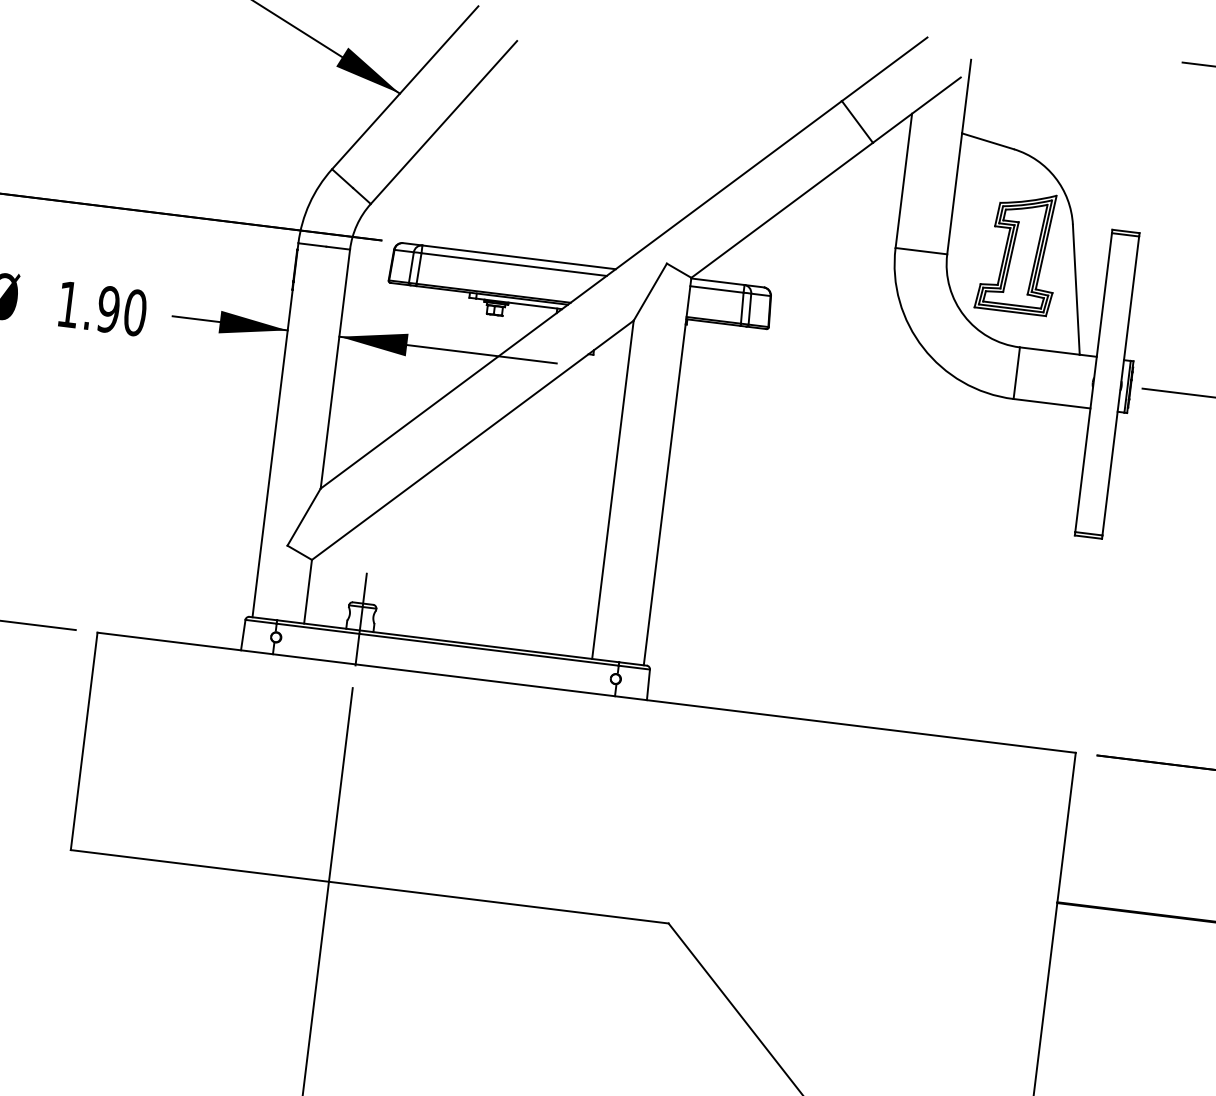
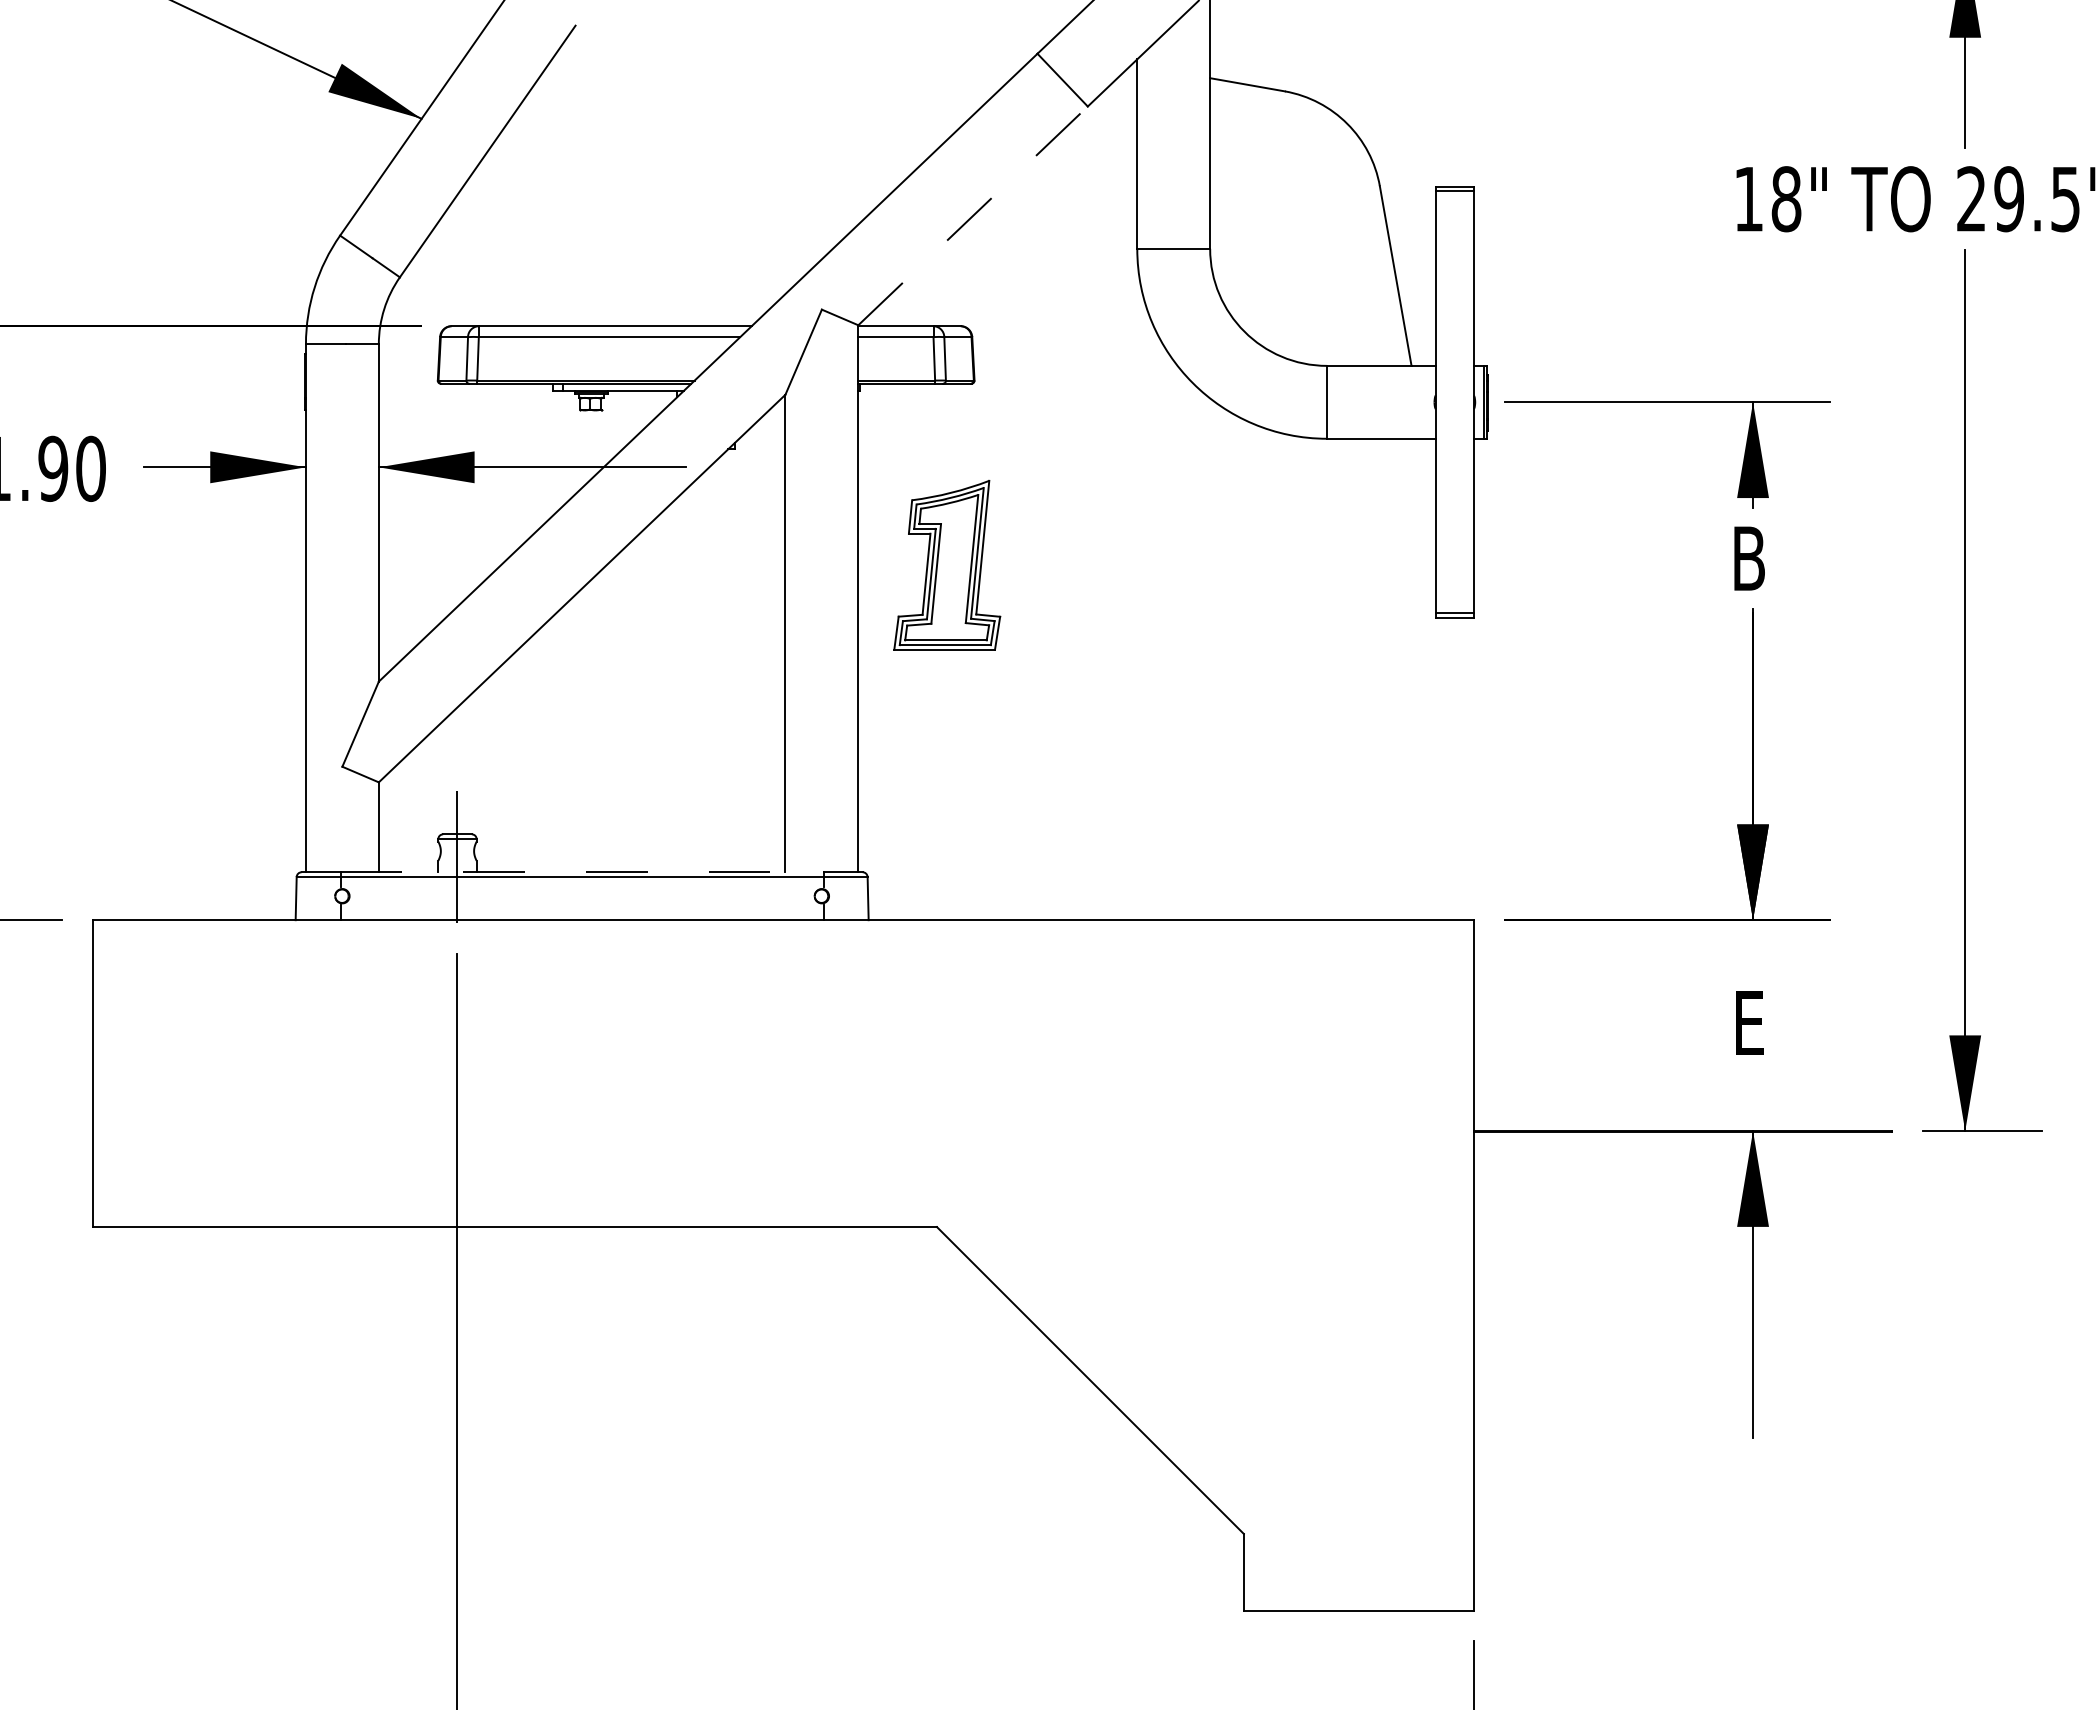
line: (782, 210) -> (973, 215), solid -> dashed
part: (1019, 252) -> (947, 565), moved
line: (448, 641) -> (582, 872), solid -> dashed

